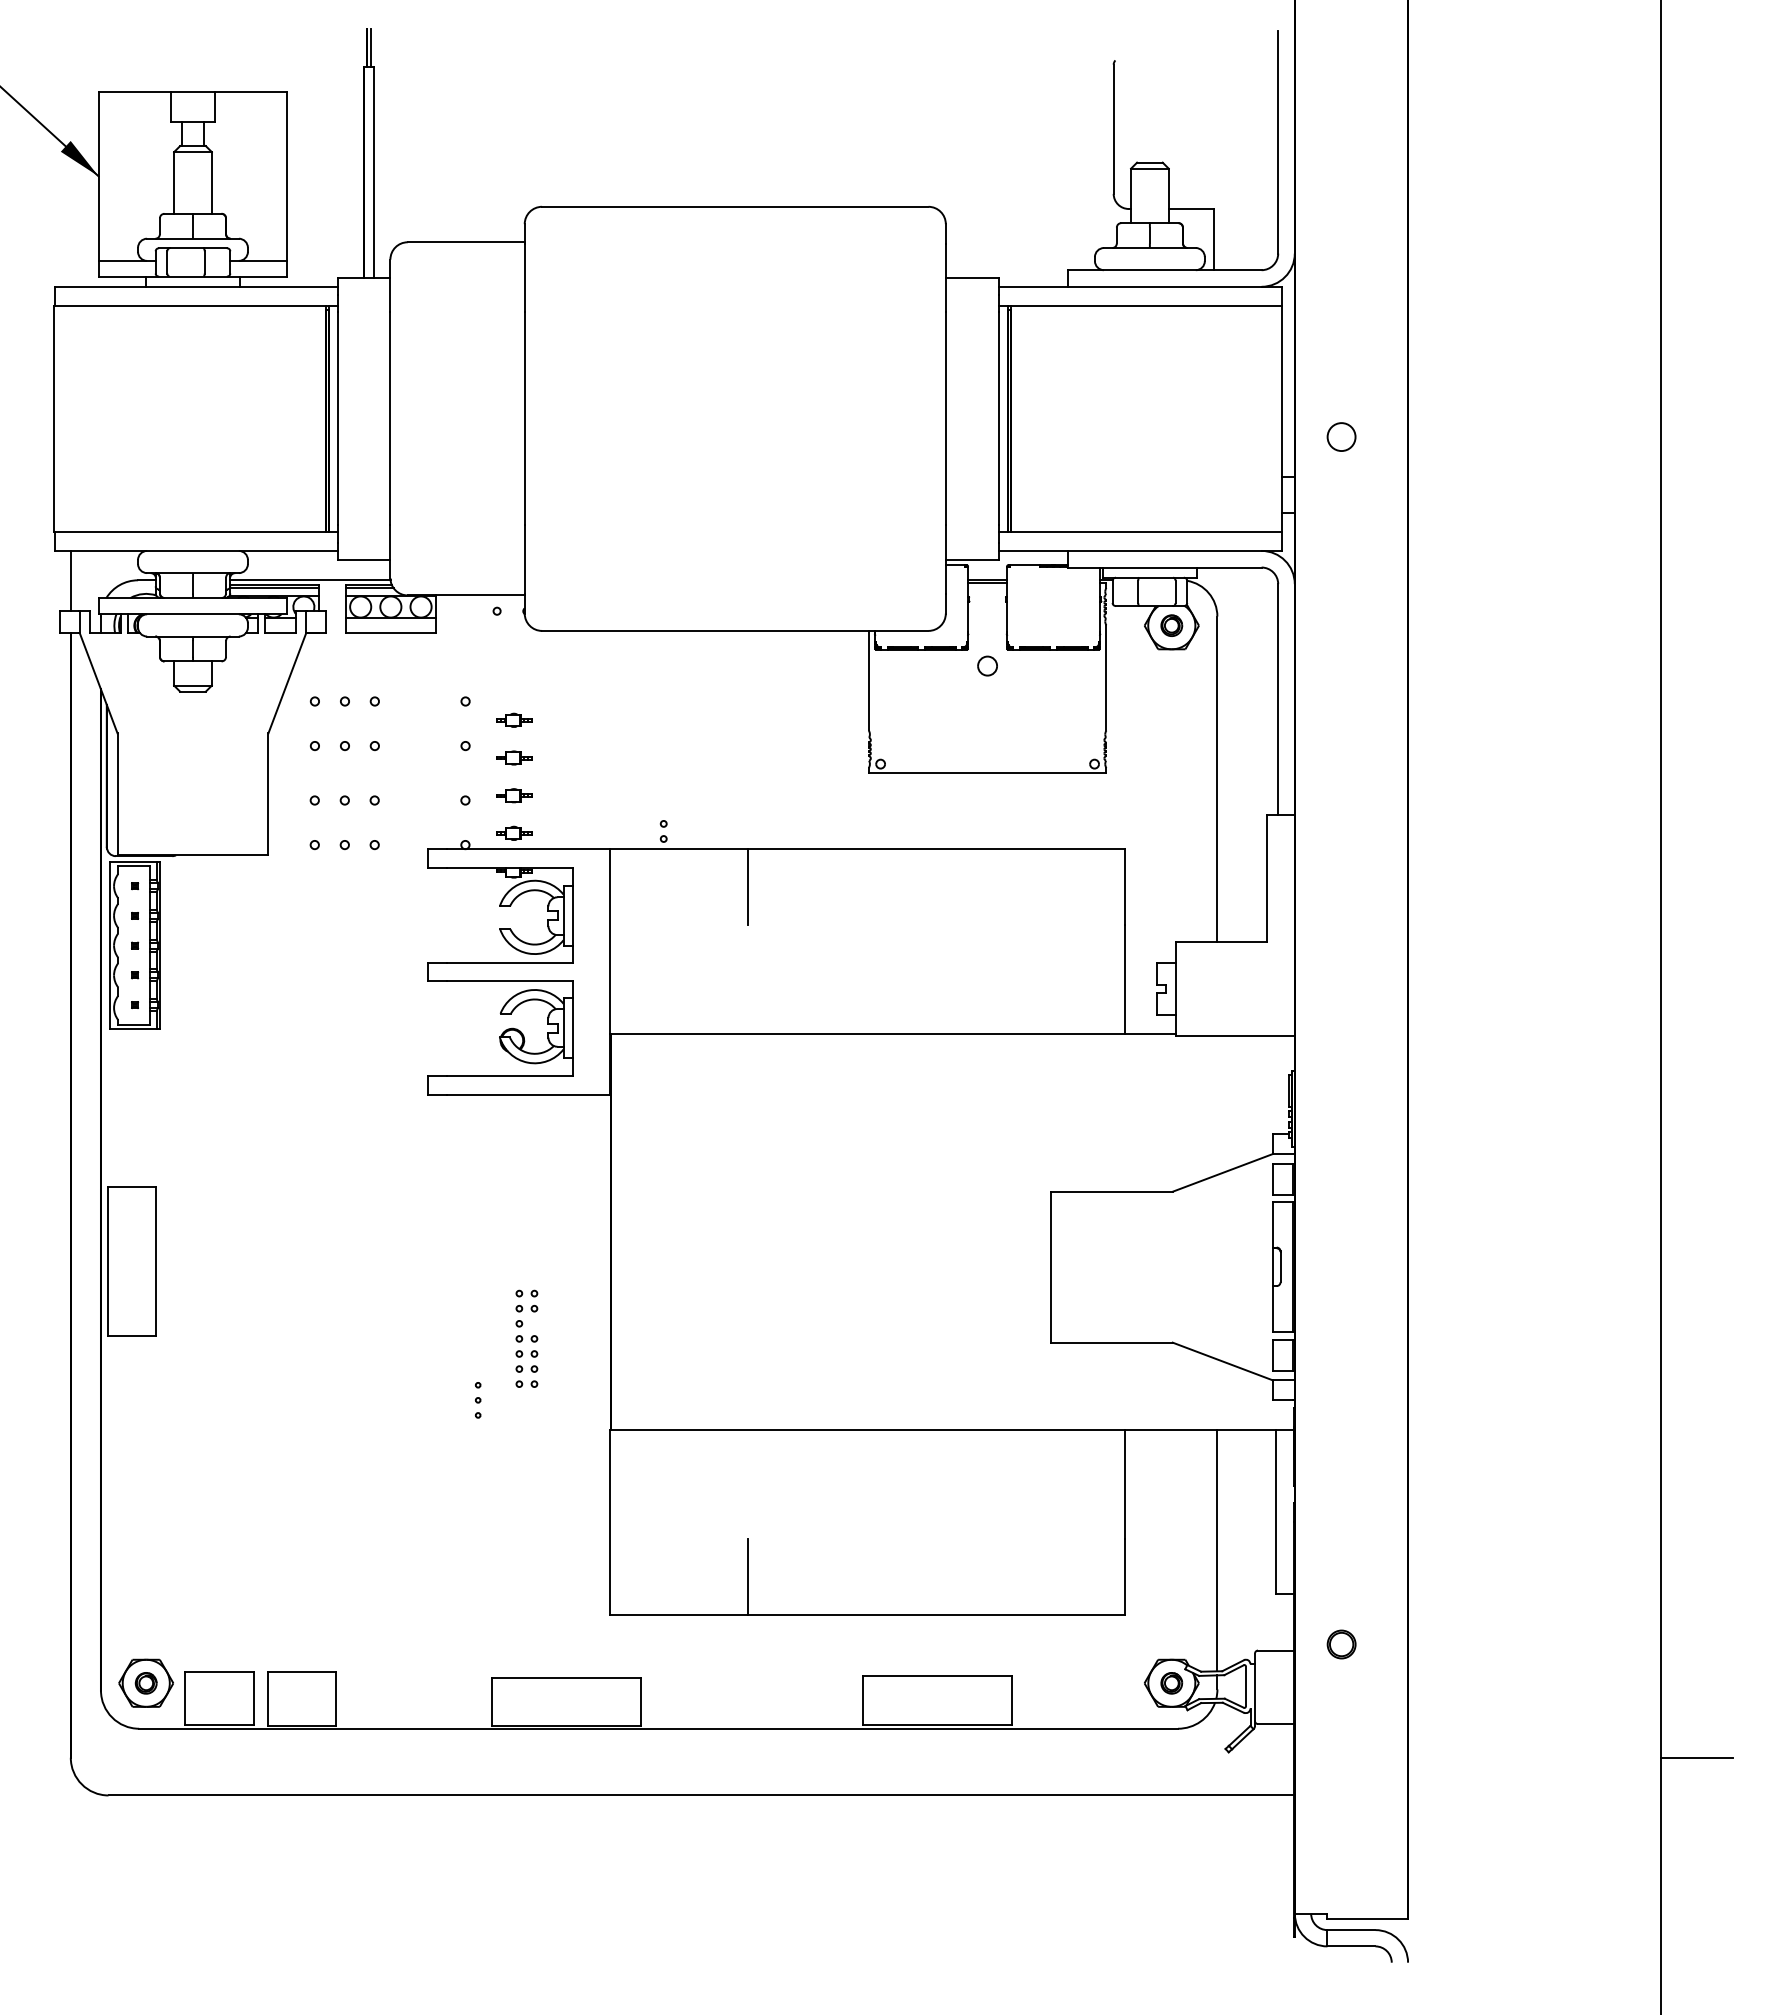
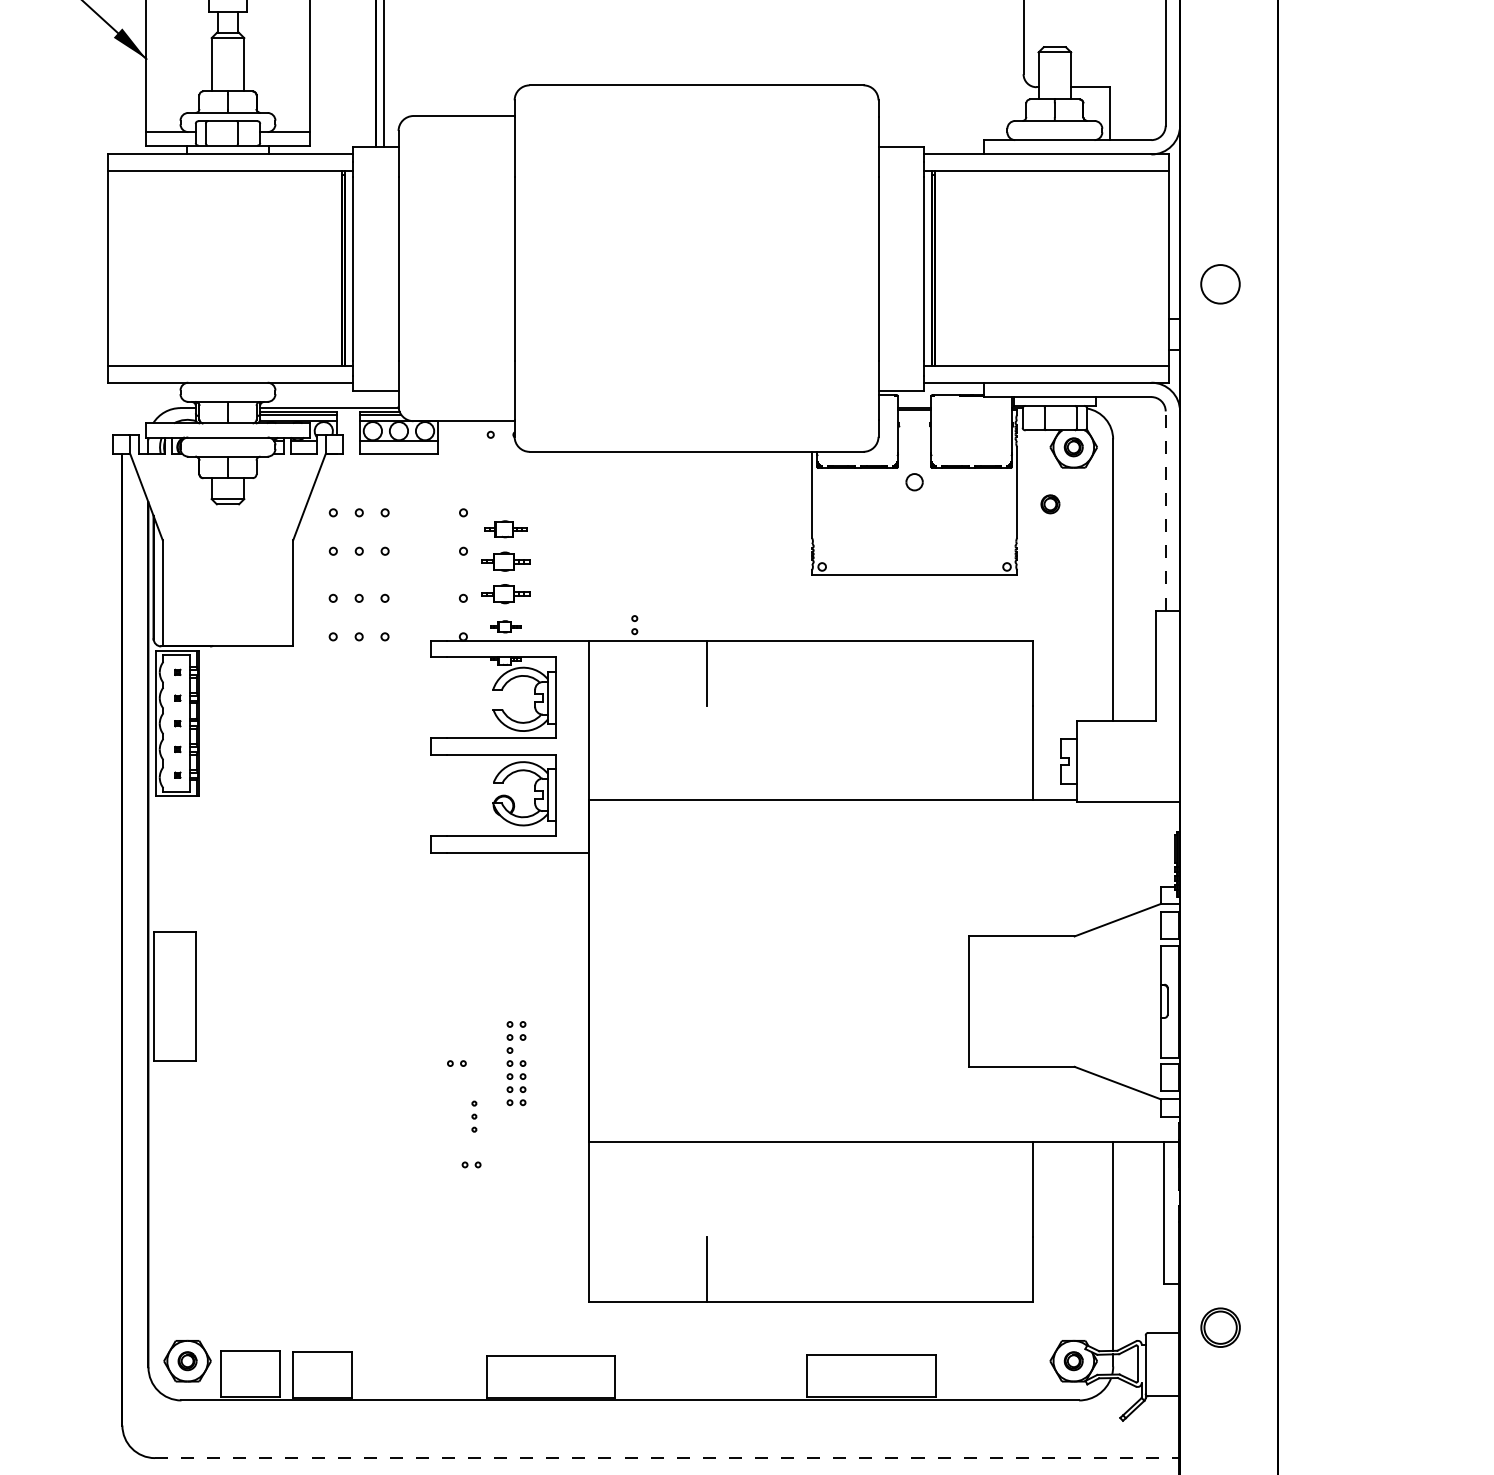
circle: (1341, 437) -> (1220, 284), size x1.6
line: (70, 580) -> (122, 408), removed
part: (1144, 691) -> (1050, 504), added
line: (1278, 698) -> (1165, 510), solid -> dashed
part: (514, 719) -> (505, 528), size x1.4
part: (514, 757) -> (505, 561), size x1.6
part: (514, 795) -> (505, 594), size x1.6
part: (457, 1338) -> (456, 1063), added
part: (474, 1455) -> (471, 1164), added
part: (1341, 1644) -> (1220, 1327), size x1.6
line: (701, 1795) -> (667, 1458), solid -> dashed

